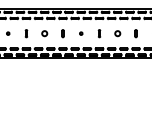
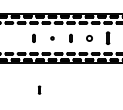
circle: (44, 33) -> (15, 38), removed
part: (135, 33) -> (107, 38), size x1.6
part: (68, 84) -> (39, 89), added

